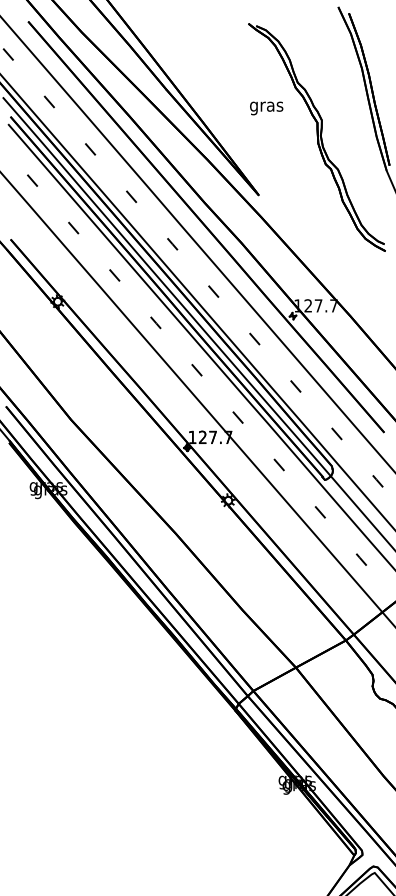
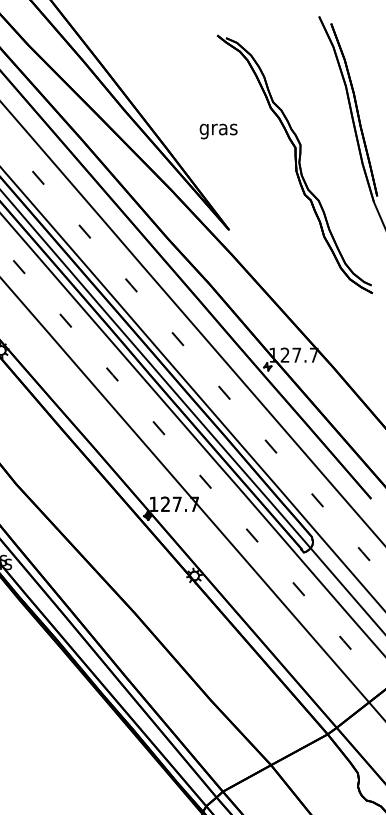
text: (266, 108) -> (218, 131), moved

